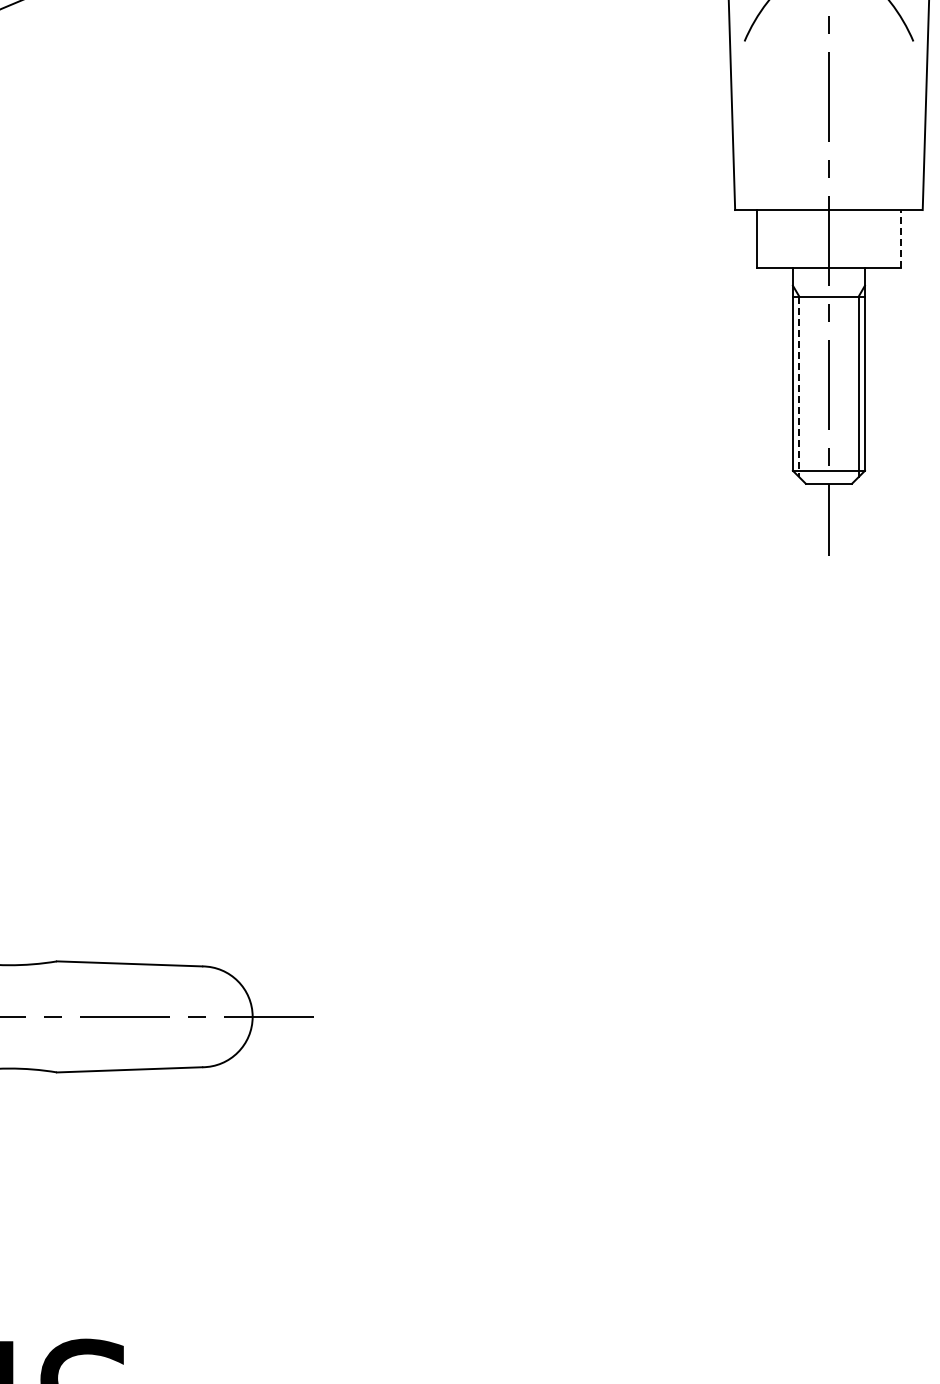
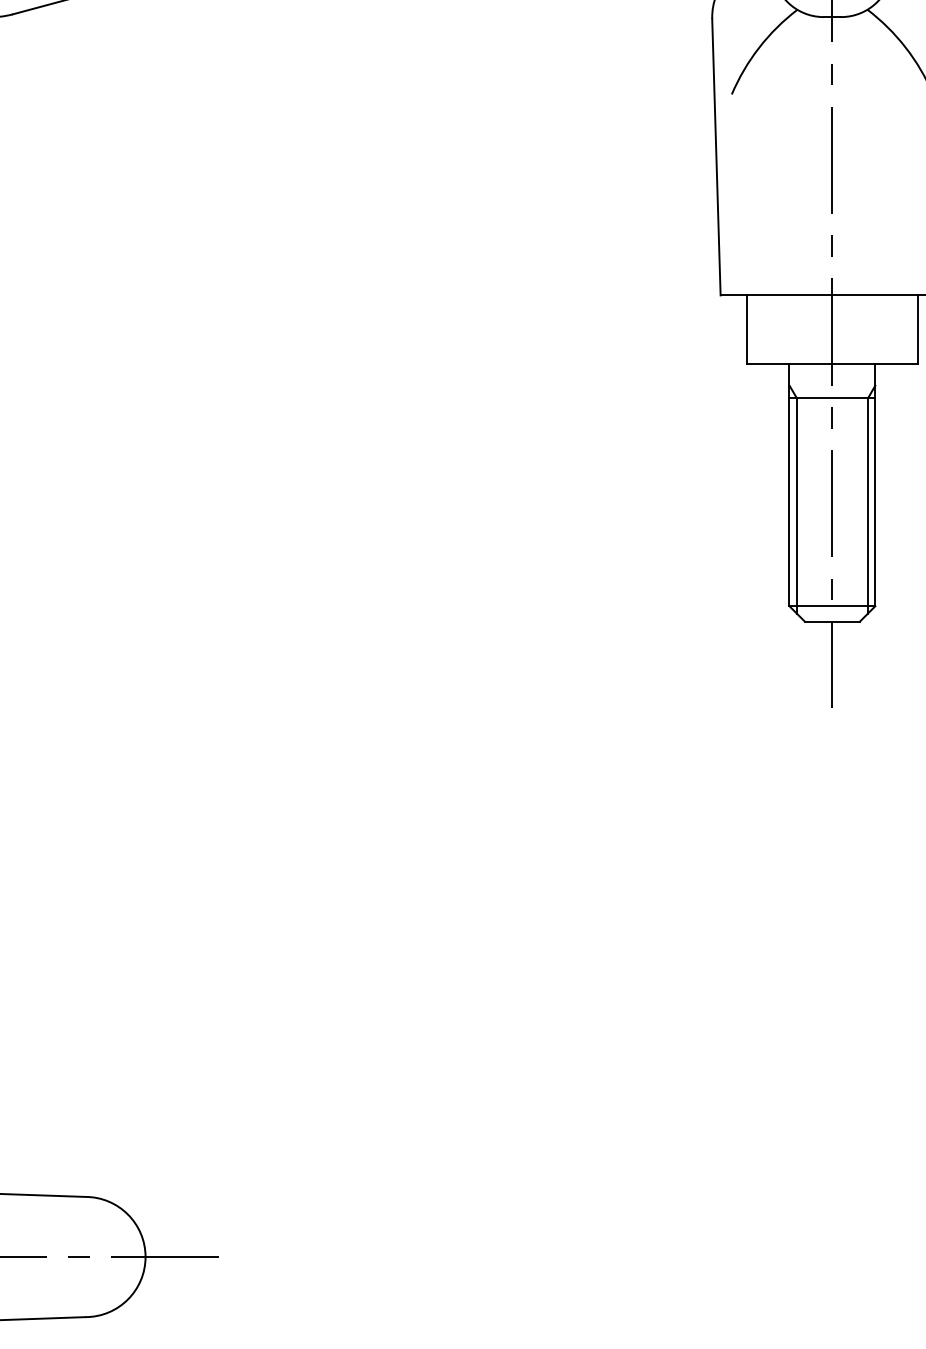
line: (900, 238) -> (917, 329), dashed -> solid
line: (799, 387) -> (797, 506), dashed -> solid

